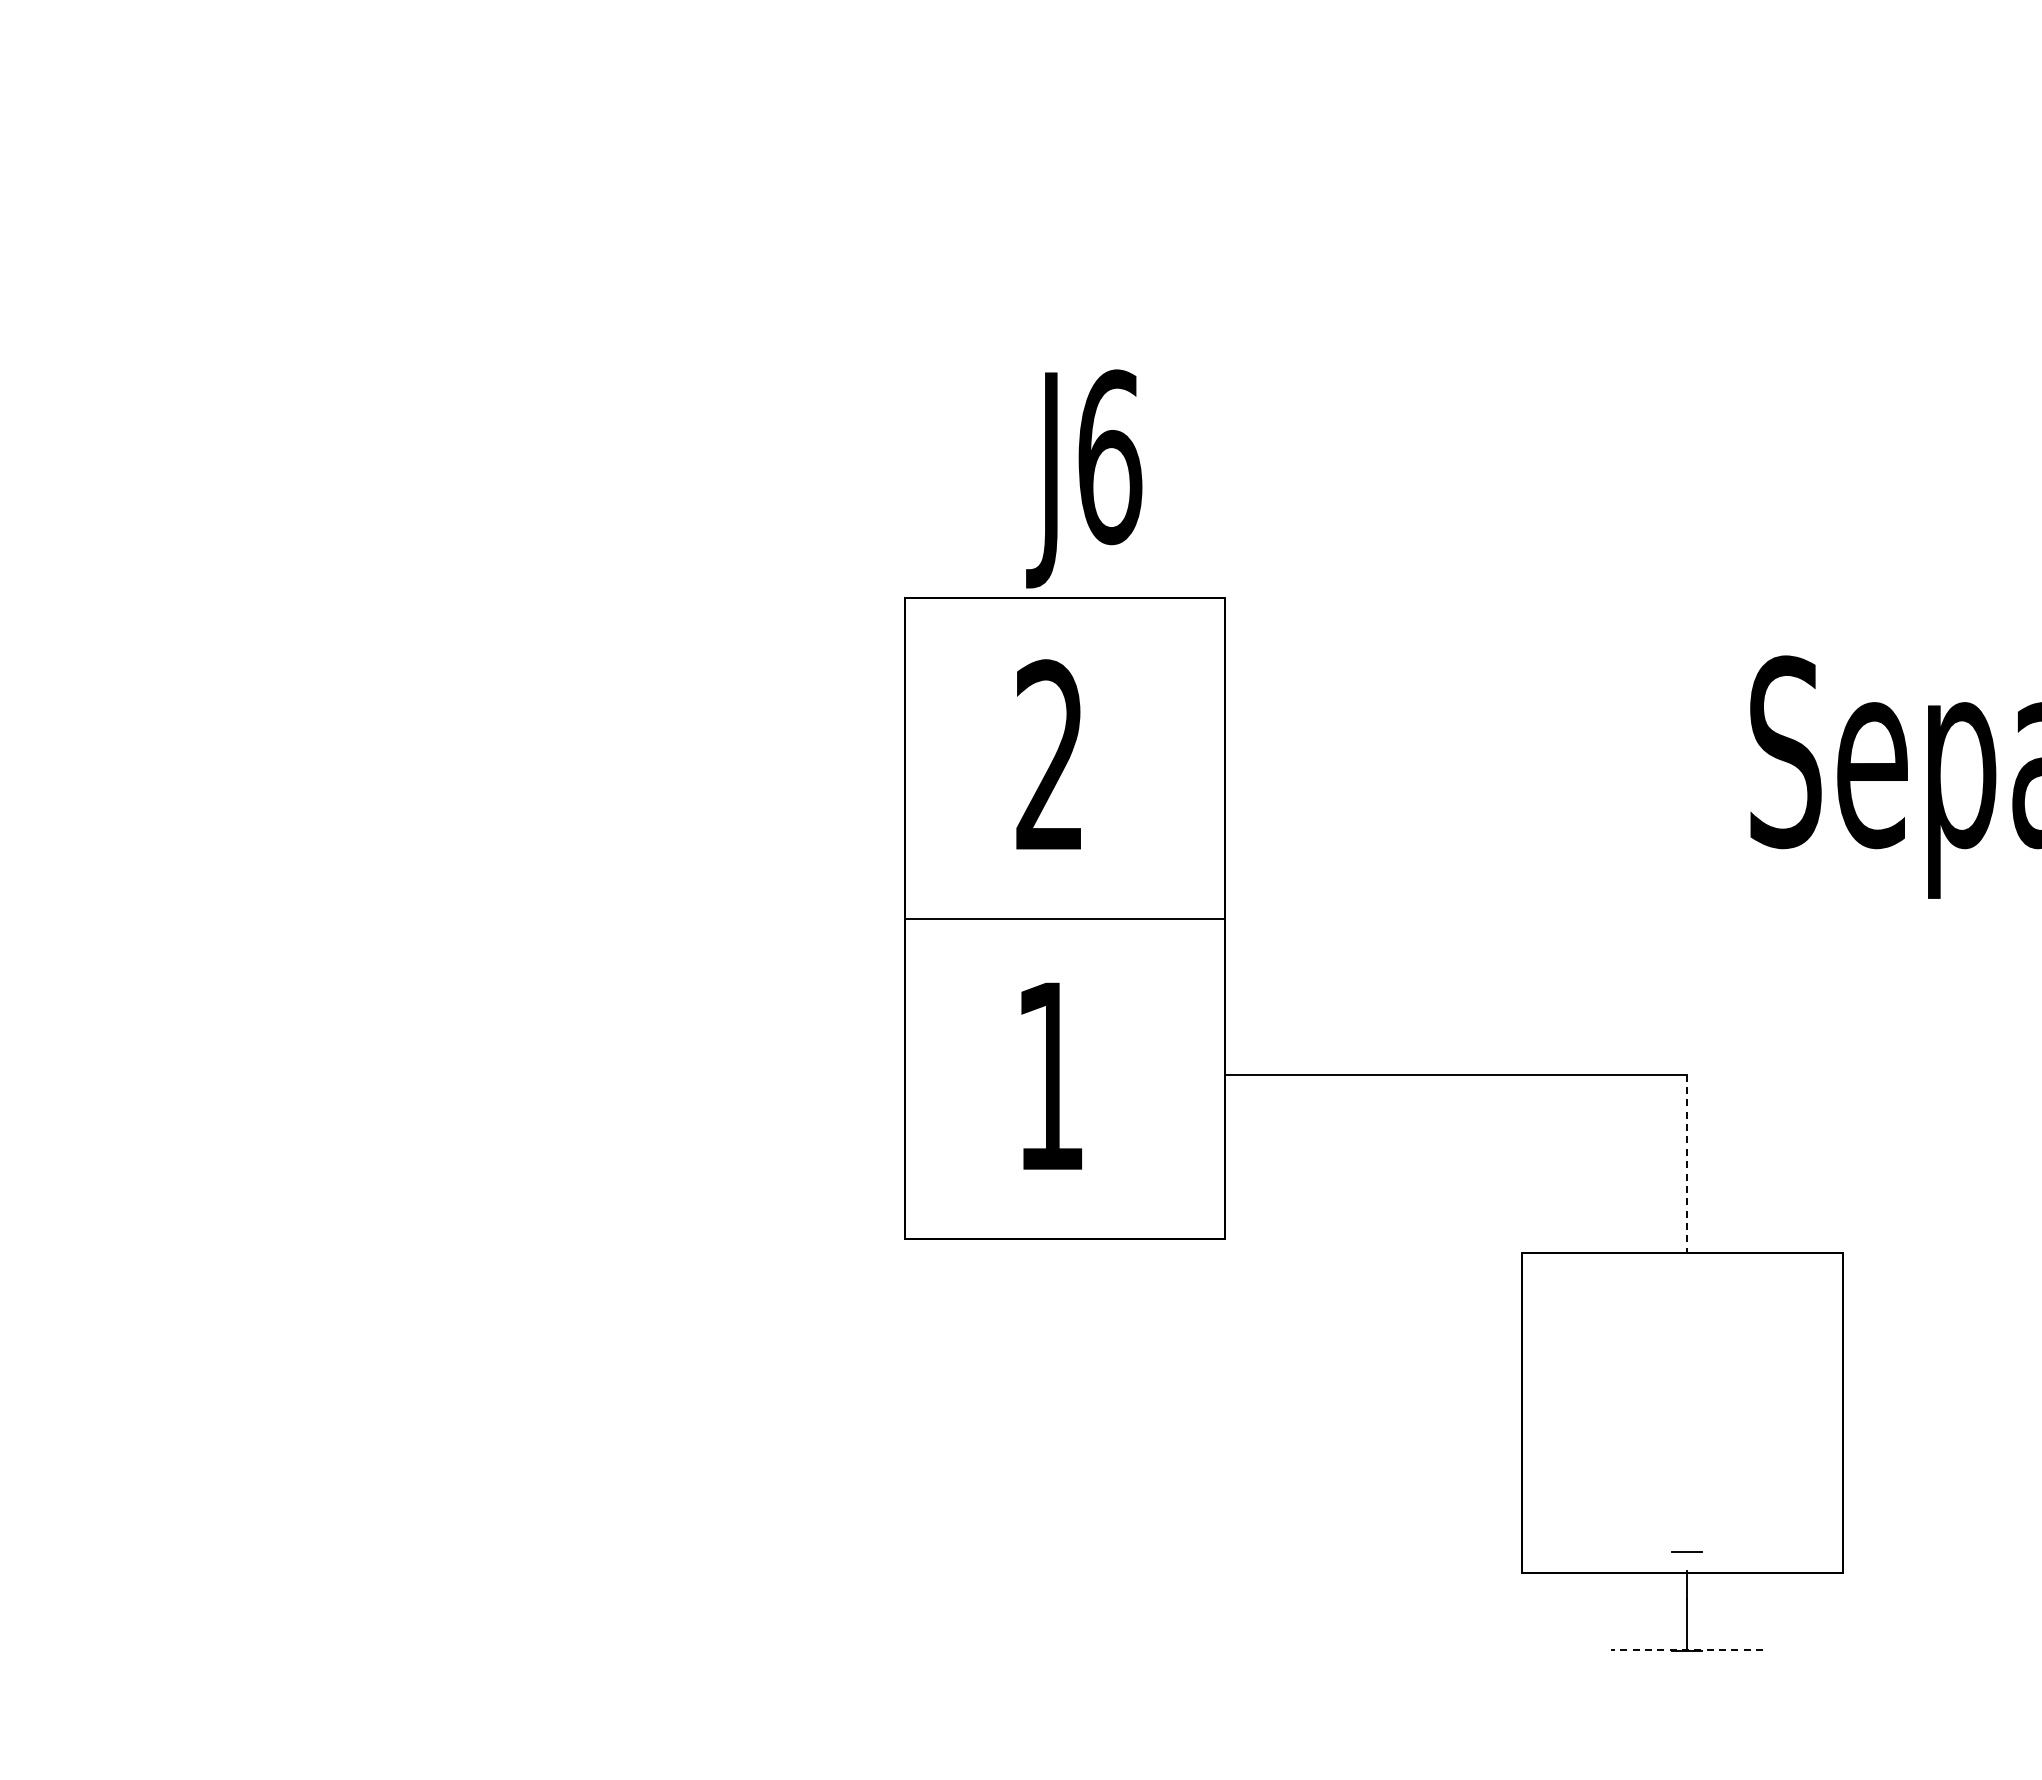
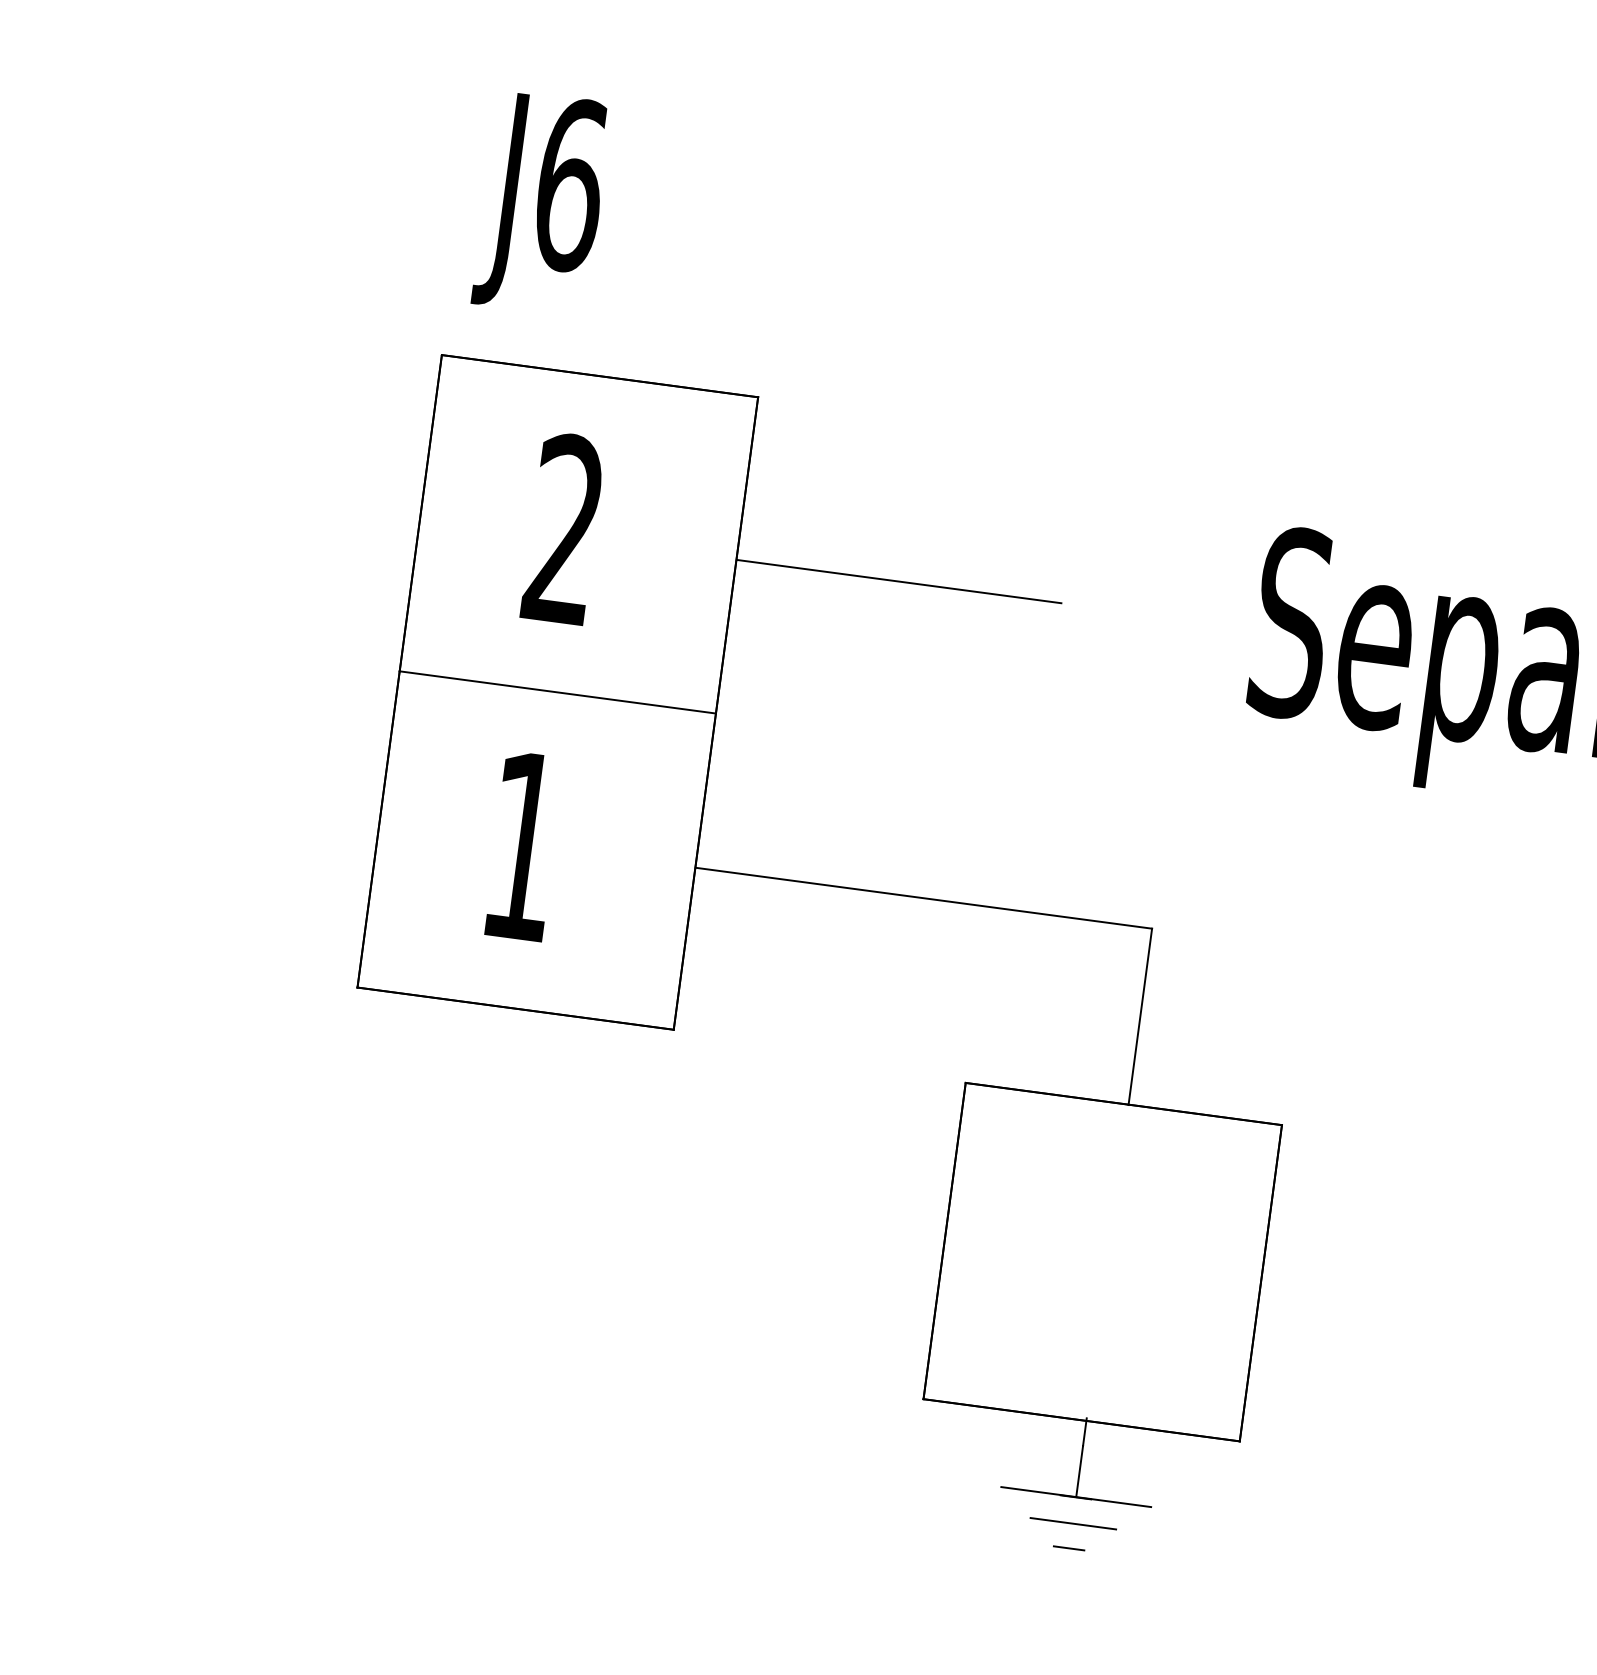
text: (1084, 478) -> (542, 202), moved
line: (1389, 763) -> (899, 582), added
line: (1687, 1164) -> (1140, 1017), dashed -> solid
line: (1686, 1551) -> (1068, 1547), moved
line: (1687, 1650) -> (1076, 1497), dashed -> solid
line: (1687, 1677) -> (1072, 1523), added

